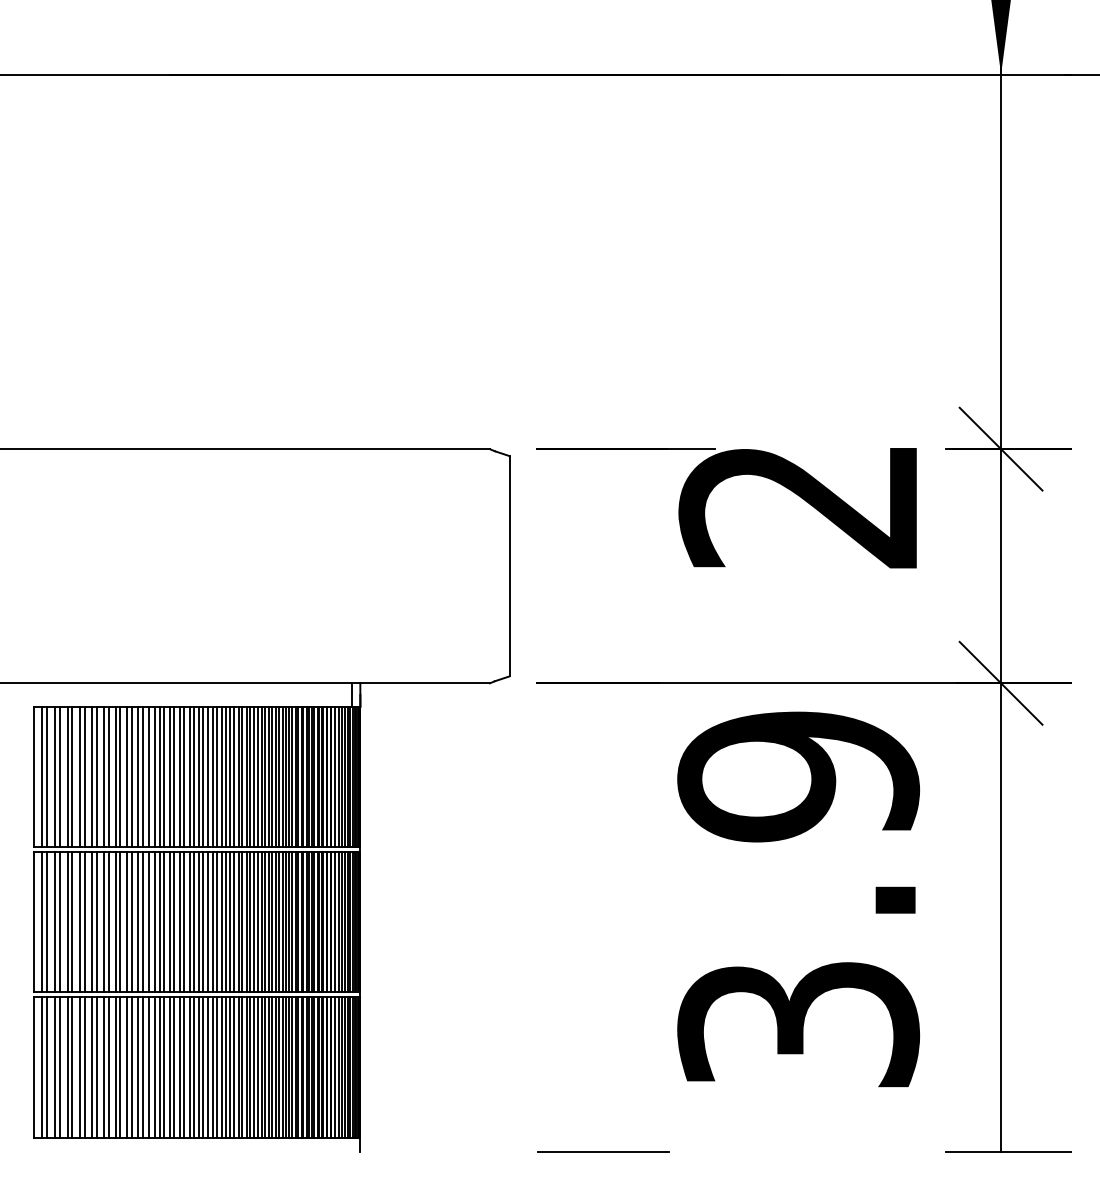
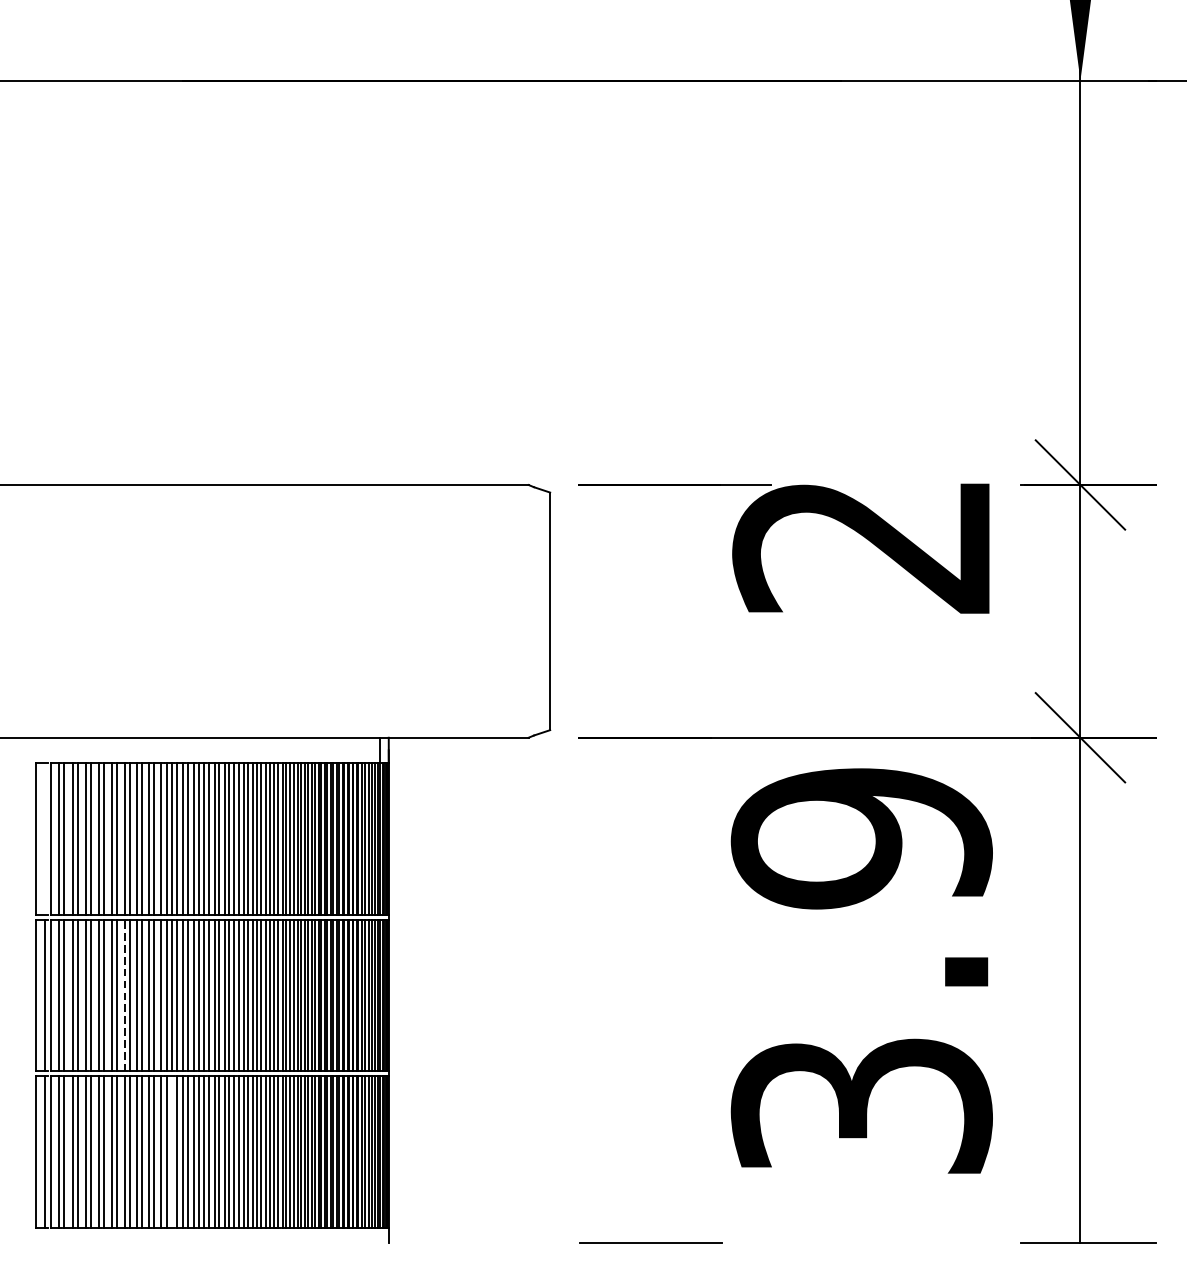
line: (42, 776) -> (45, 838), removed
line: (115, 921) -> (124, 994), solid -> dashed
line: (159, 1067) -> (171, 1152), removed

